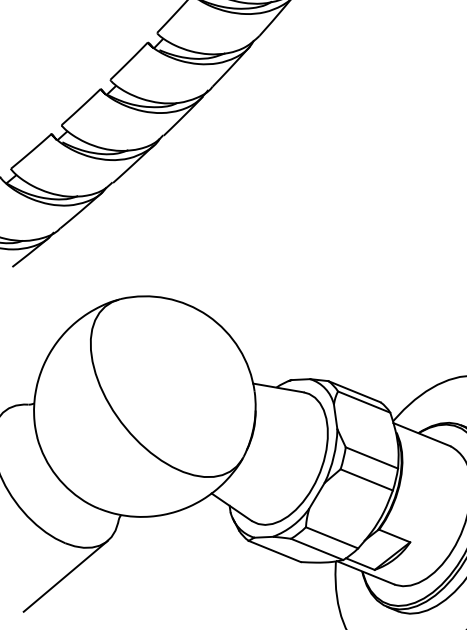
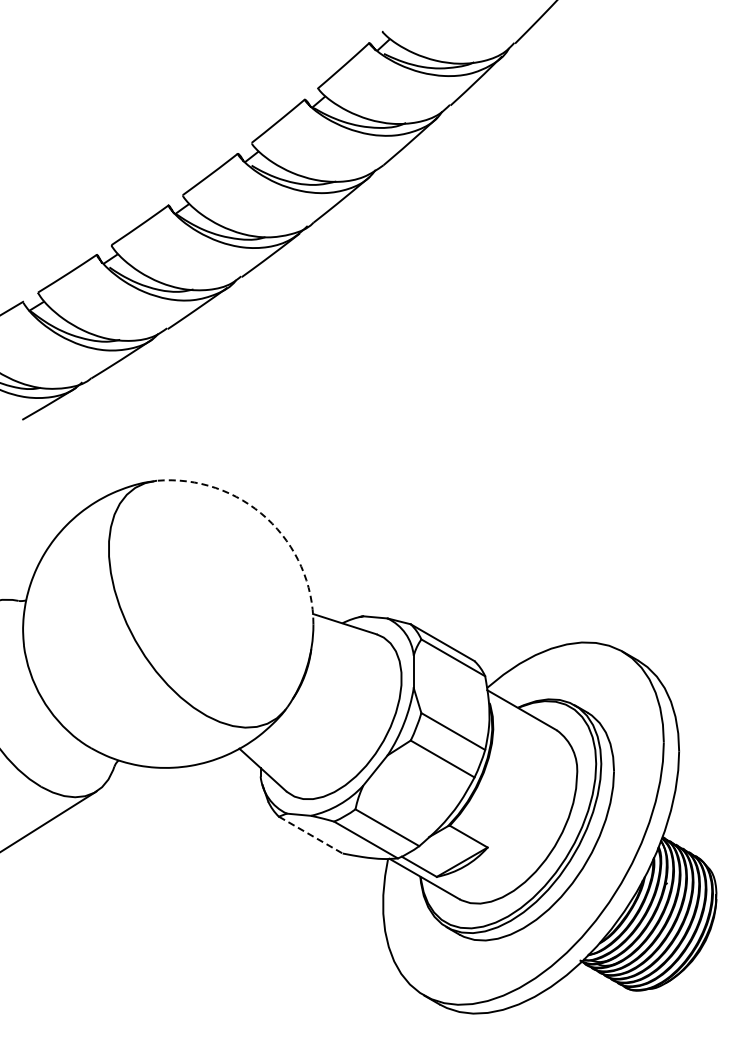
arc: (207, 316) -> (266, 518), solid -> dashed
line: (274, 551) -> (310, 835), solid -> dashed

